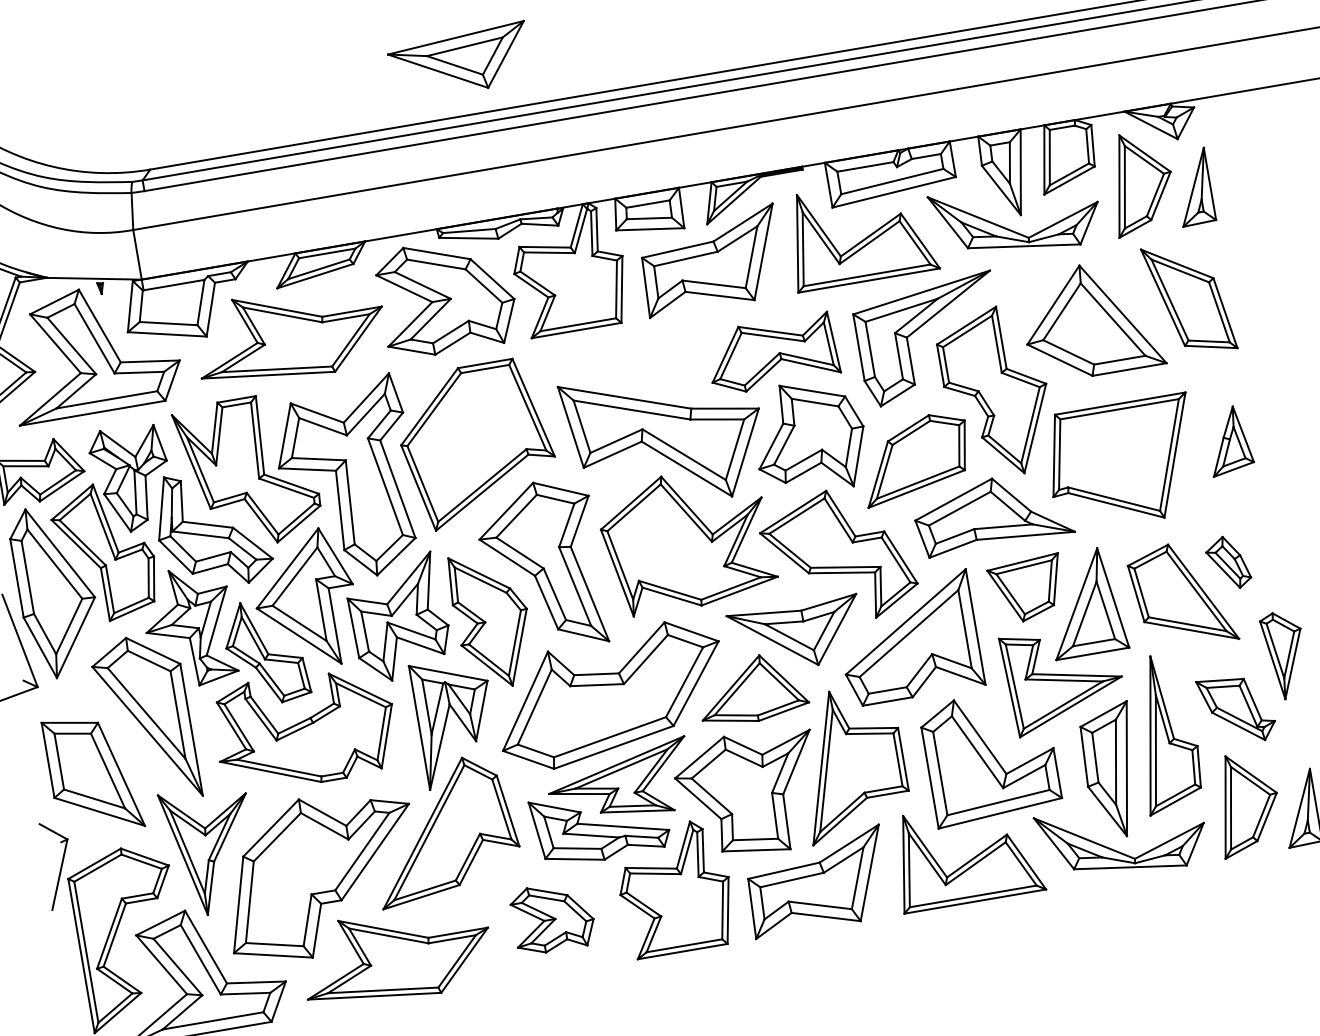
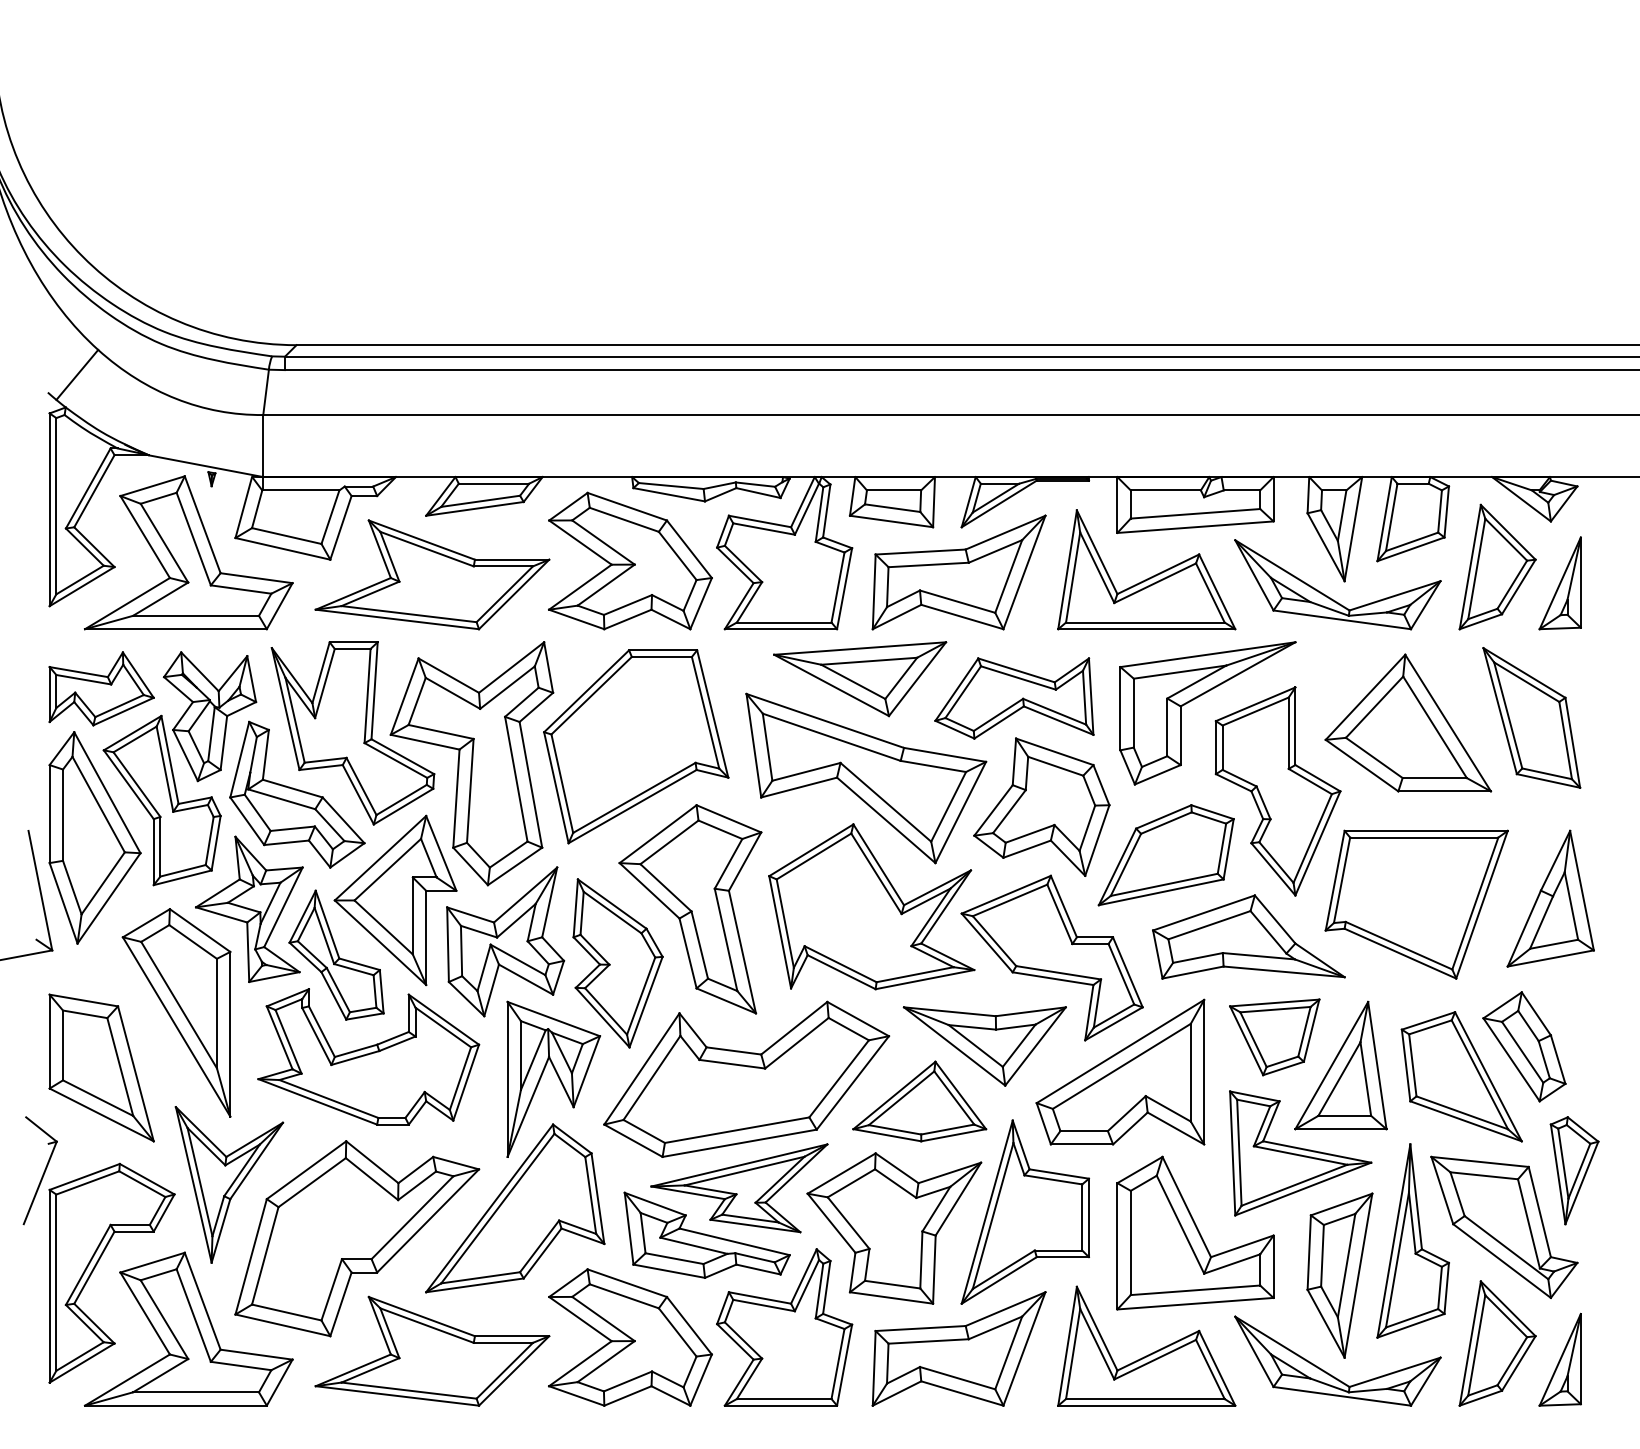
part: (460, 62) -> (860, 679), moved
part: (1228, 440) -> (1550, 898), size x1.67
part: (1228, 562) -> (1524, 1046), size x1.67
part: (1236, 709) -> (1504, 1226), size x1.67
part: (553, 917) -> (630, 1337), size x1.67

